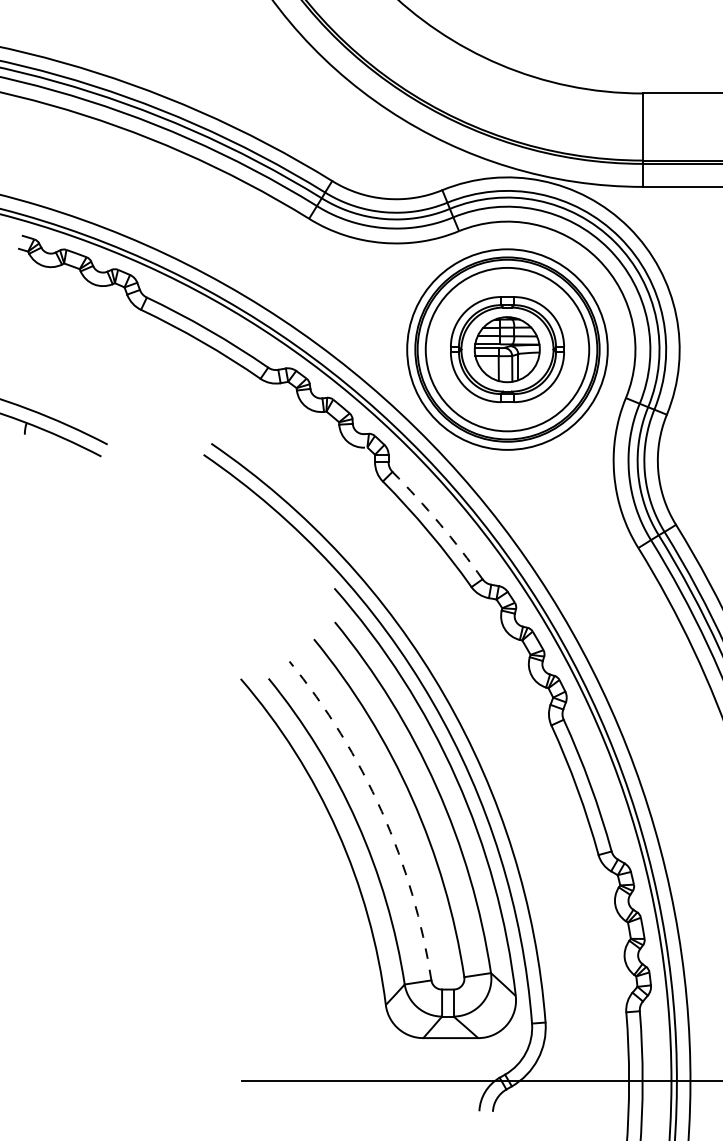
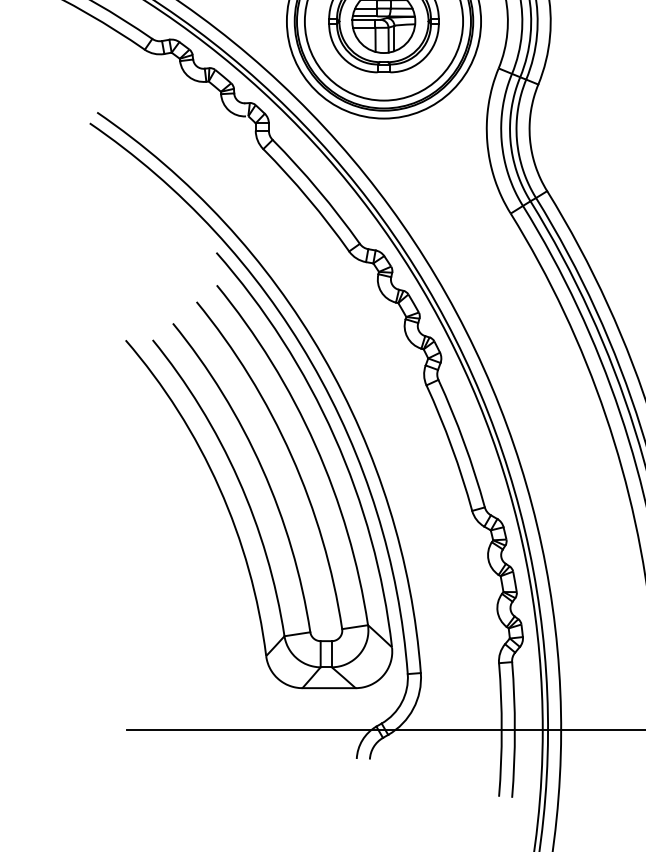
arc: (439, 523) -> (318, 189), dashed -> solid
arc: (381, 811) -> (261, 468), dashed -> solid

